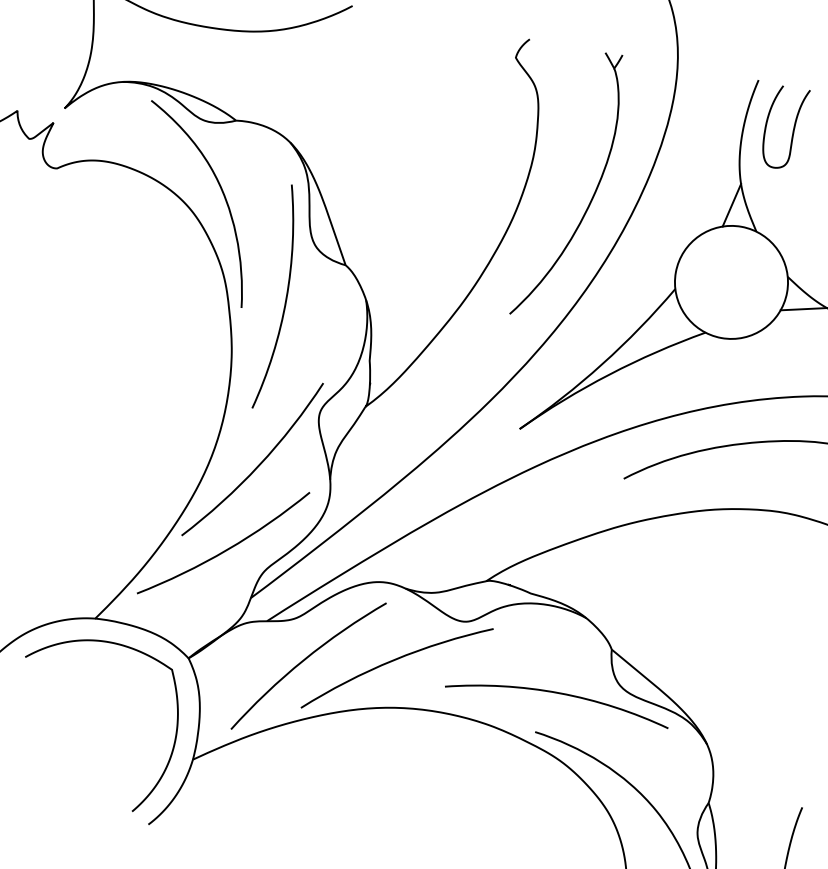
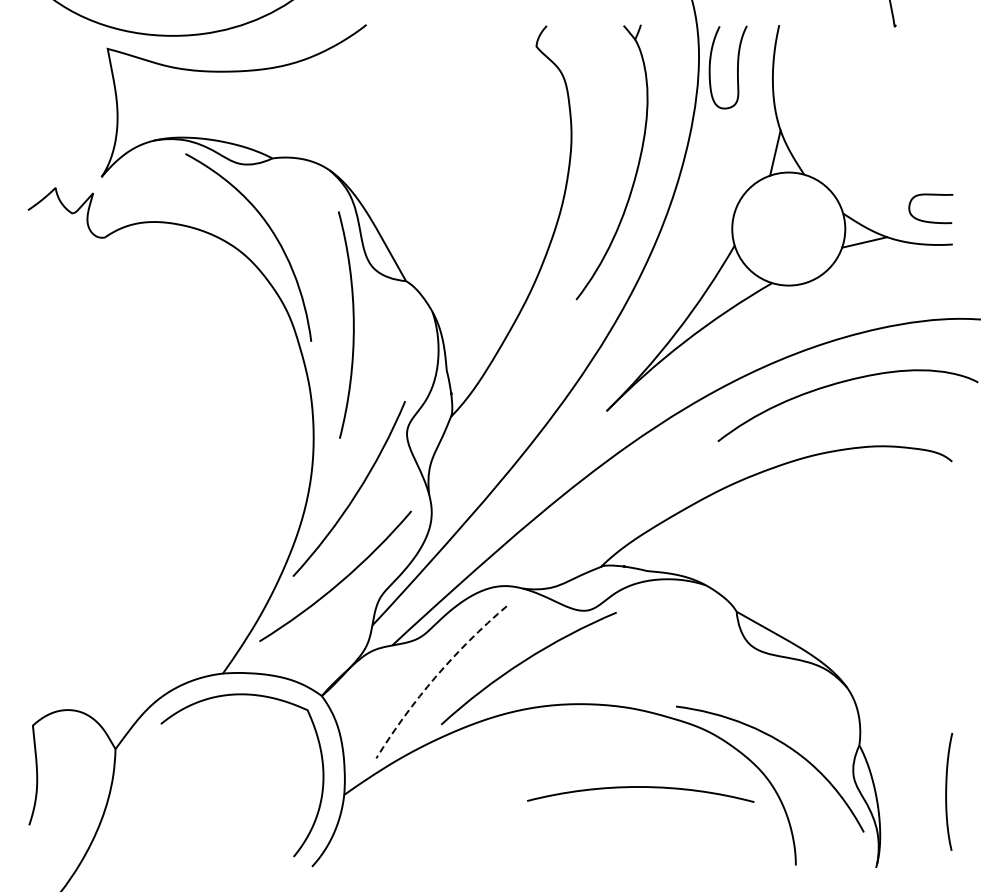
curve: (793, 129) -> (737, 67), moved
arc: (303, 660) -> (435, 677), solid -> dashed
arc: (558, 693) -> (640, 787), moved

